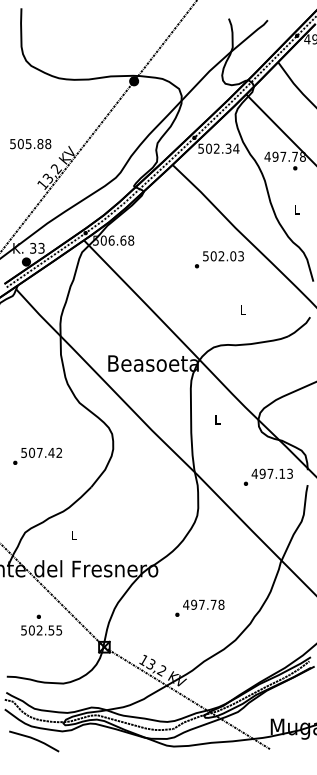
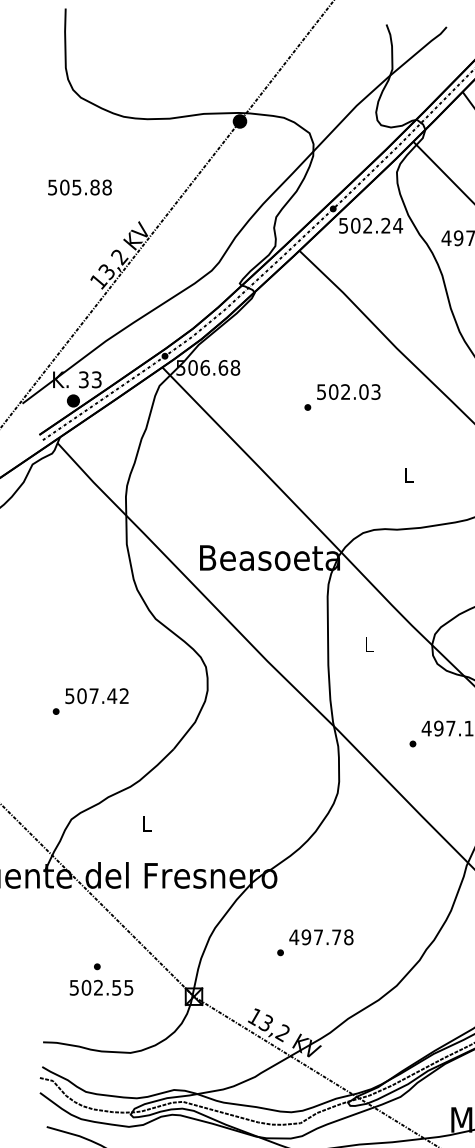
text: (30, 144) -> (79, 188), moved
text: (228, 148) -> (385, 225), 502.34 -> 502.24
text: (219, 259) -> (342, 397), moved
text: (199, 607) -> (314, 941), moved
text: (41, 624) -> (101, 978), moved

